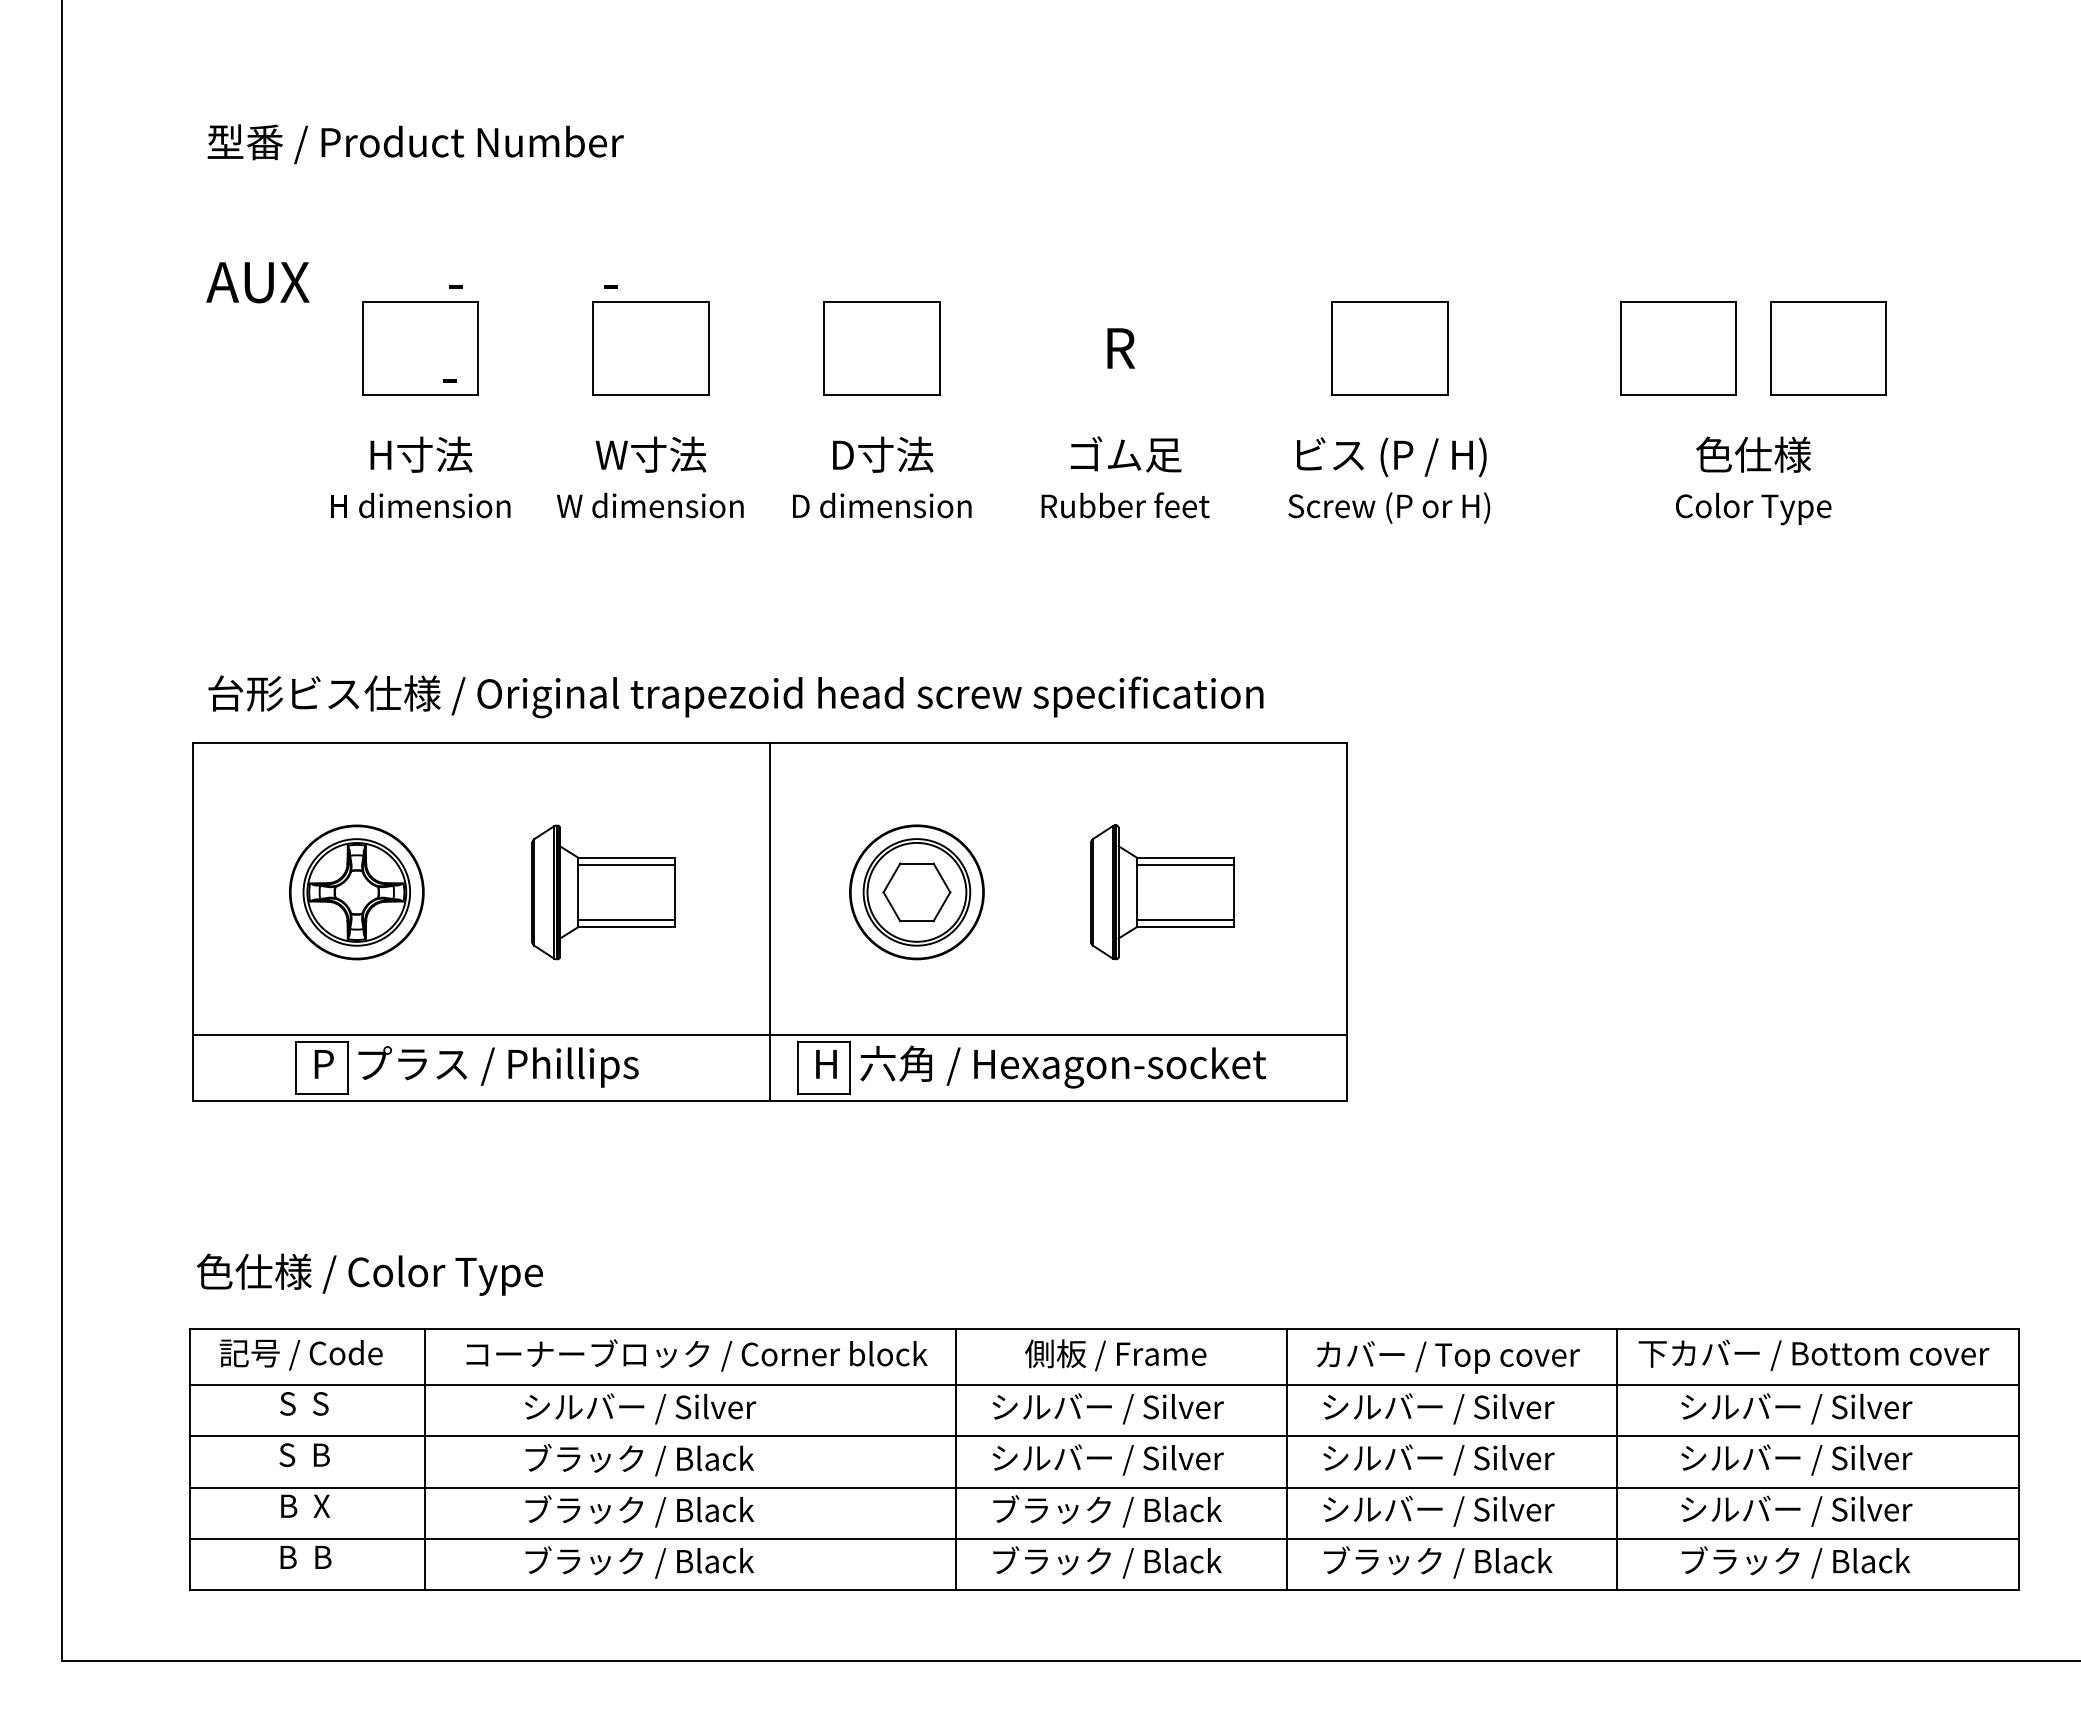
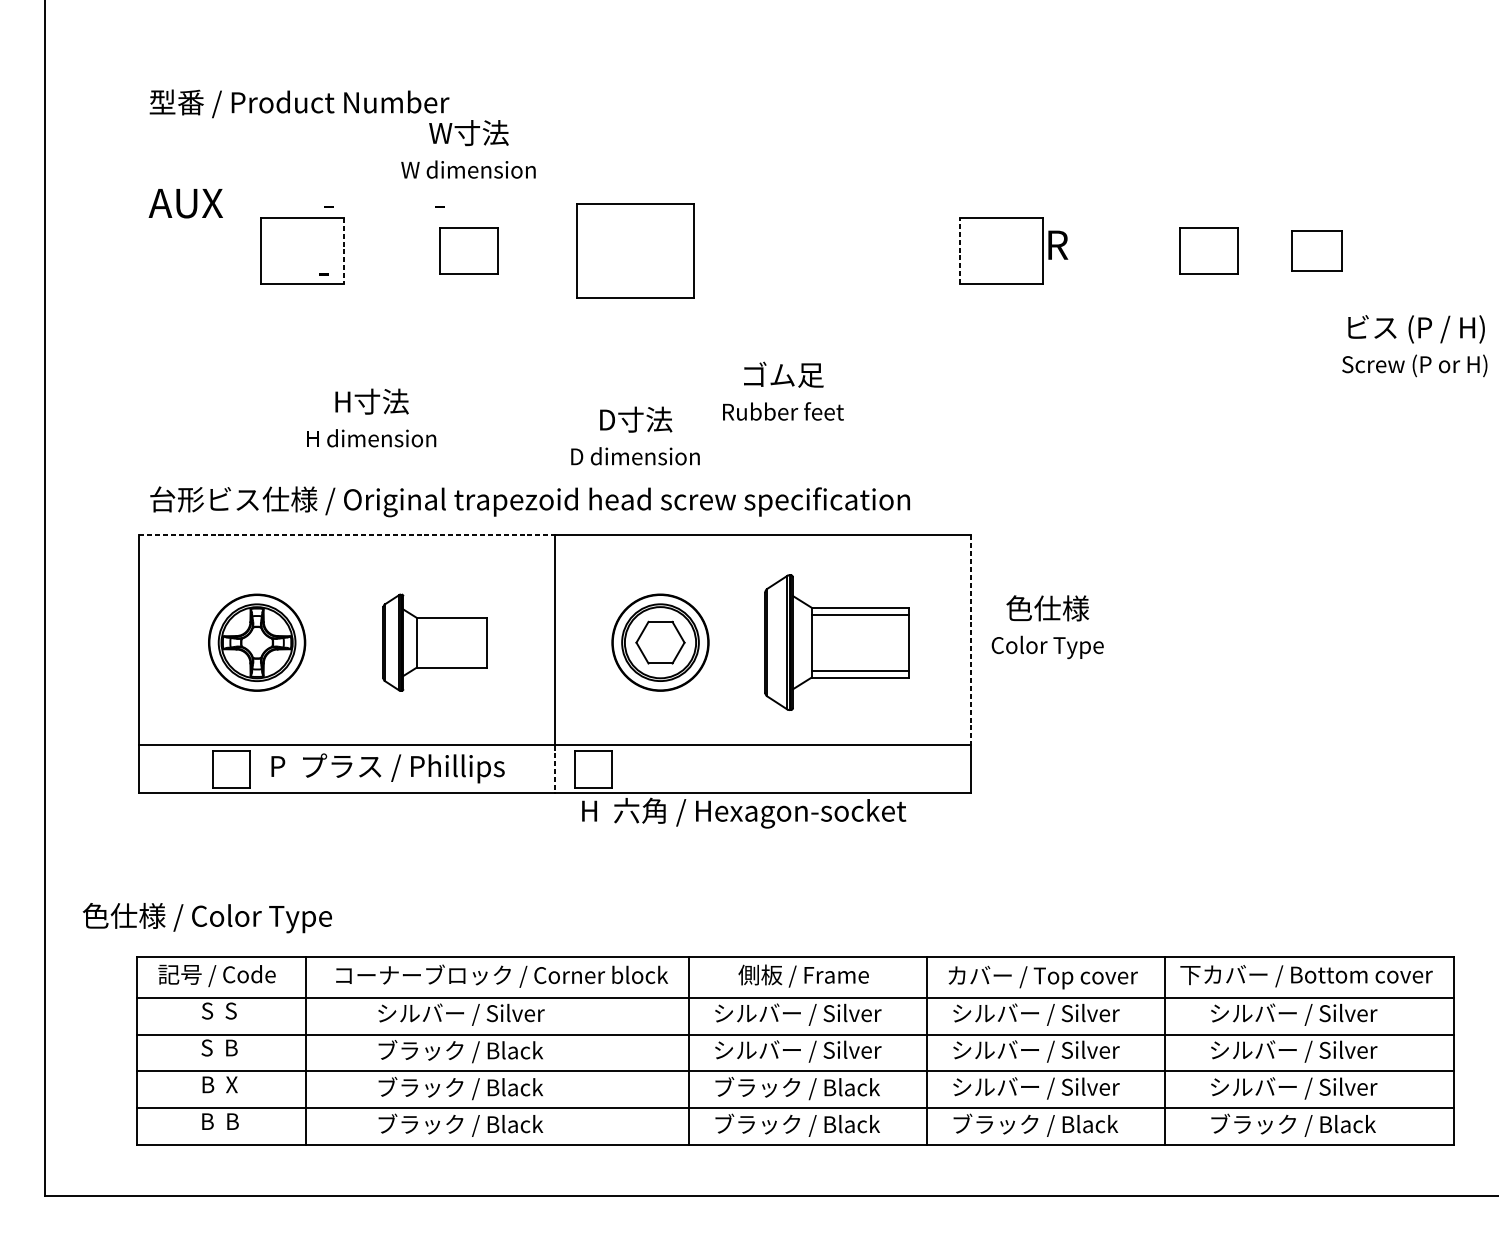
line: (1332, 347) -> (959, 250), solid -> dashed
line: (478, 348) -> (344, 250), solid -> dashed
part: (650, 348) -> (468, 250), size x0.7
part: (881, 348) -> (634, 250), size x1.4
text: (1121, 348) -> (1058, 245), moved
part: (1678, 348) -> (1208, 250), size x0.7
part: (1828, 348) -> (1317, 250), size x0.6
text: (420, 477) -> (371, 418), moved
text: (650, 477) -> (468, 149), moved
text: (882, 477) -> (635, 436), moved
text: (1125, 477) -> (783, 391), moved
text: (1389, 480) -> (1414, 346), moved
text: (1753, 480) -> (1047, 626), moved
line: (481, 743) -> (346, 535), solid -> dashed
line: (626, 864) -> (451, 622), removed
line: (1347, 889) -> (970, 640), solid -> dashed
part: (1162, 892) -> (837, 642), size x1.4
line: (626, 920) -> (451, 662), removed
text: (476, 1066) -> (387, 768), moved
text: (1041, 1066) -> (744, 812), moved
line: (770, 1068) -> (555, 769), solid -> dashed
text: (369, 1274) -> (207, 917), moved

